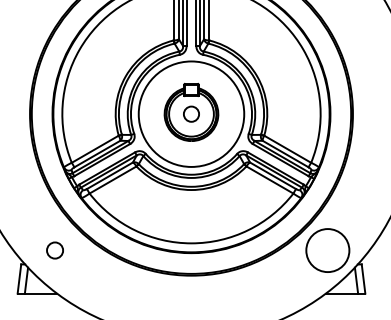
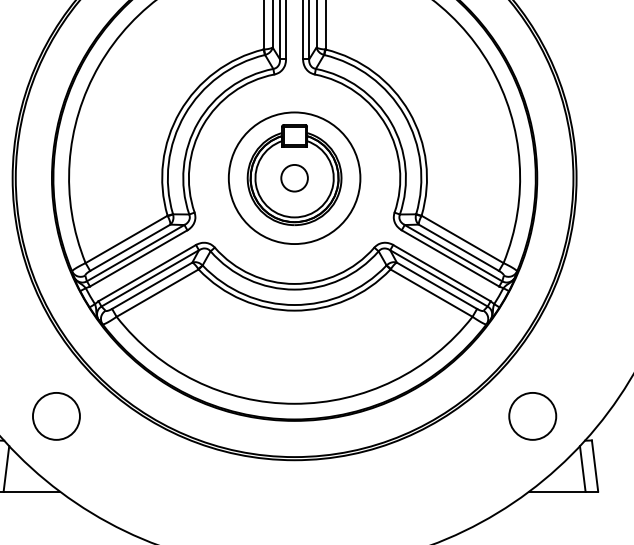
circle: (191, 113) -> (294, 177), size x0.71
circle: (54, 250) -> (55, 416), size x1.67
circle: (327, 250) -> (532, 416), size x0.62

